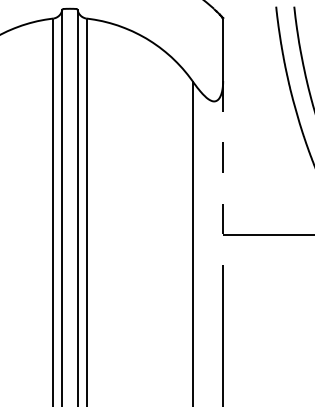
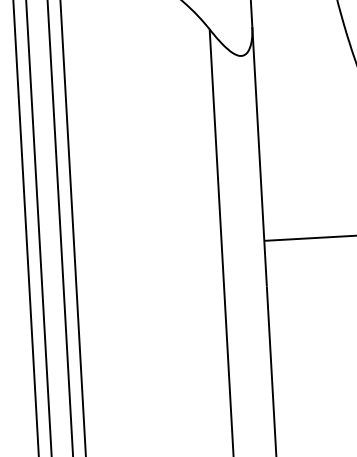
line: (223, 174) -> (260, 156), dashed -> solid

